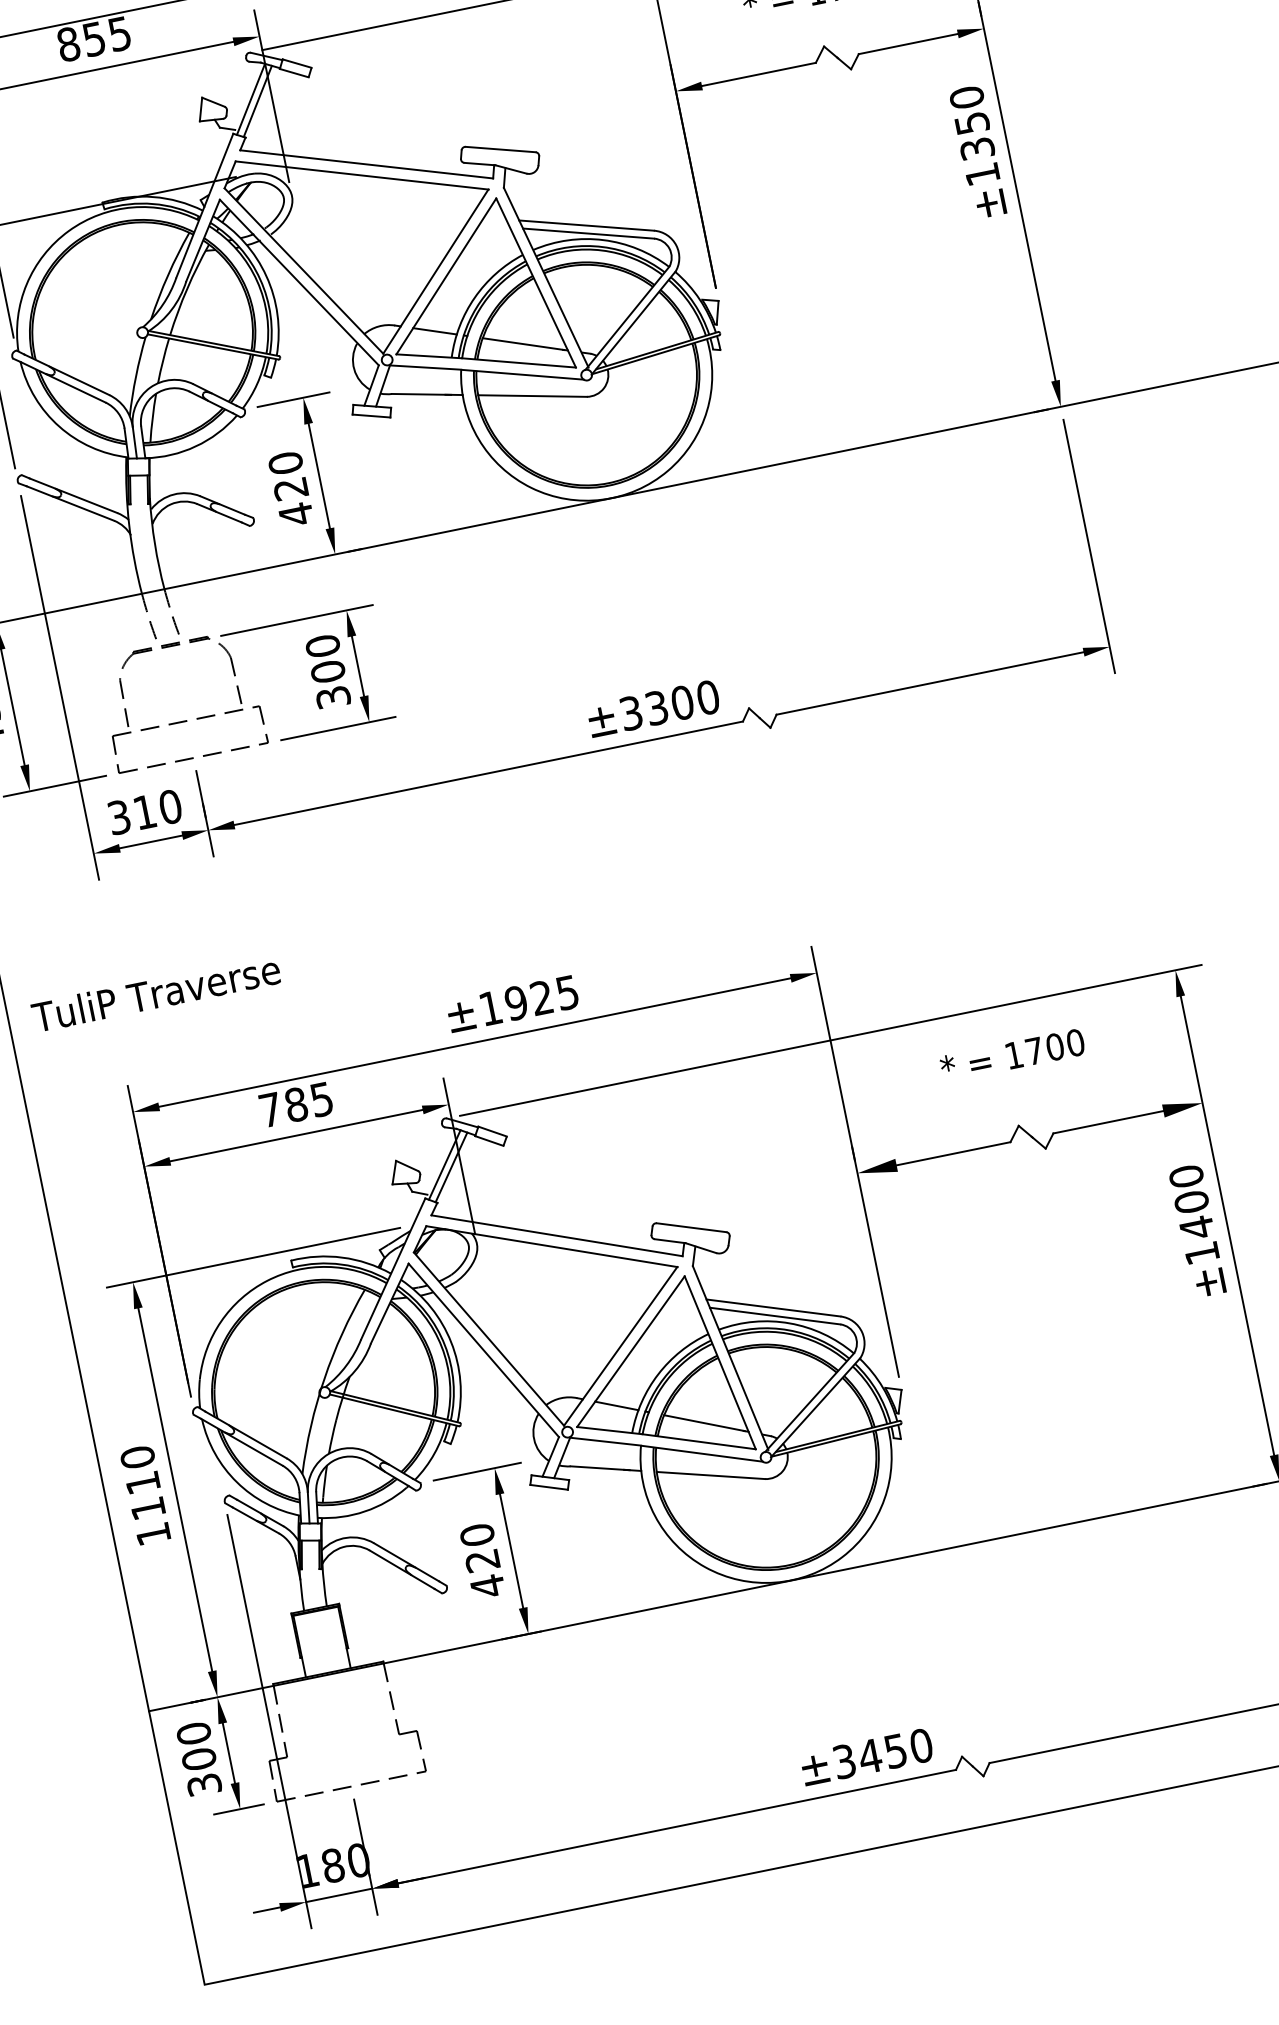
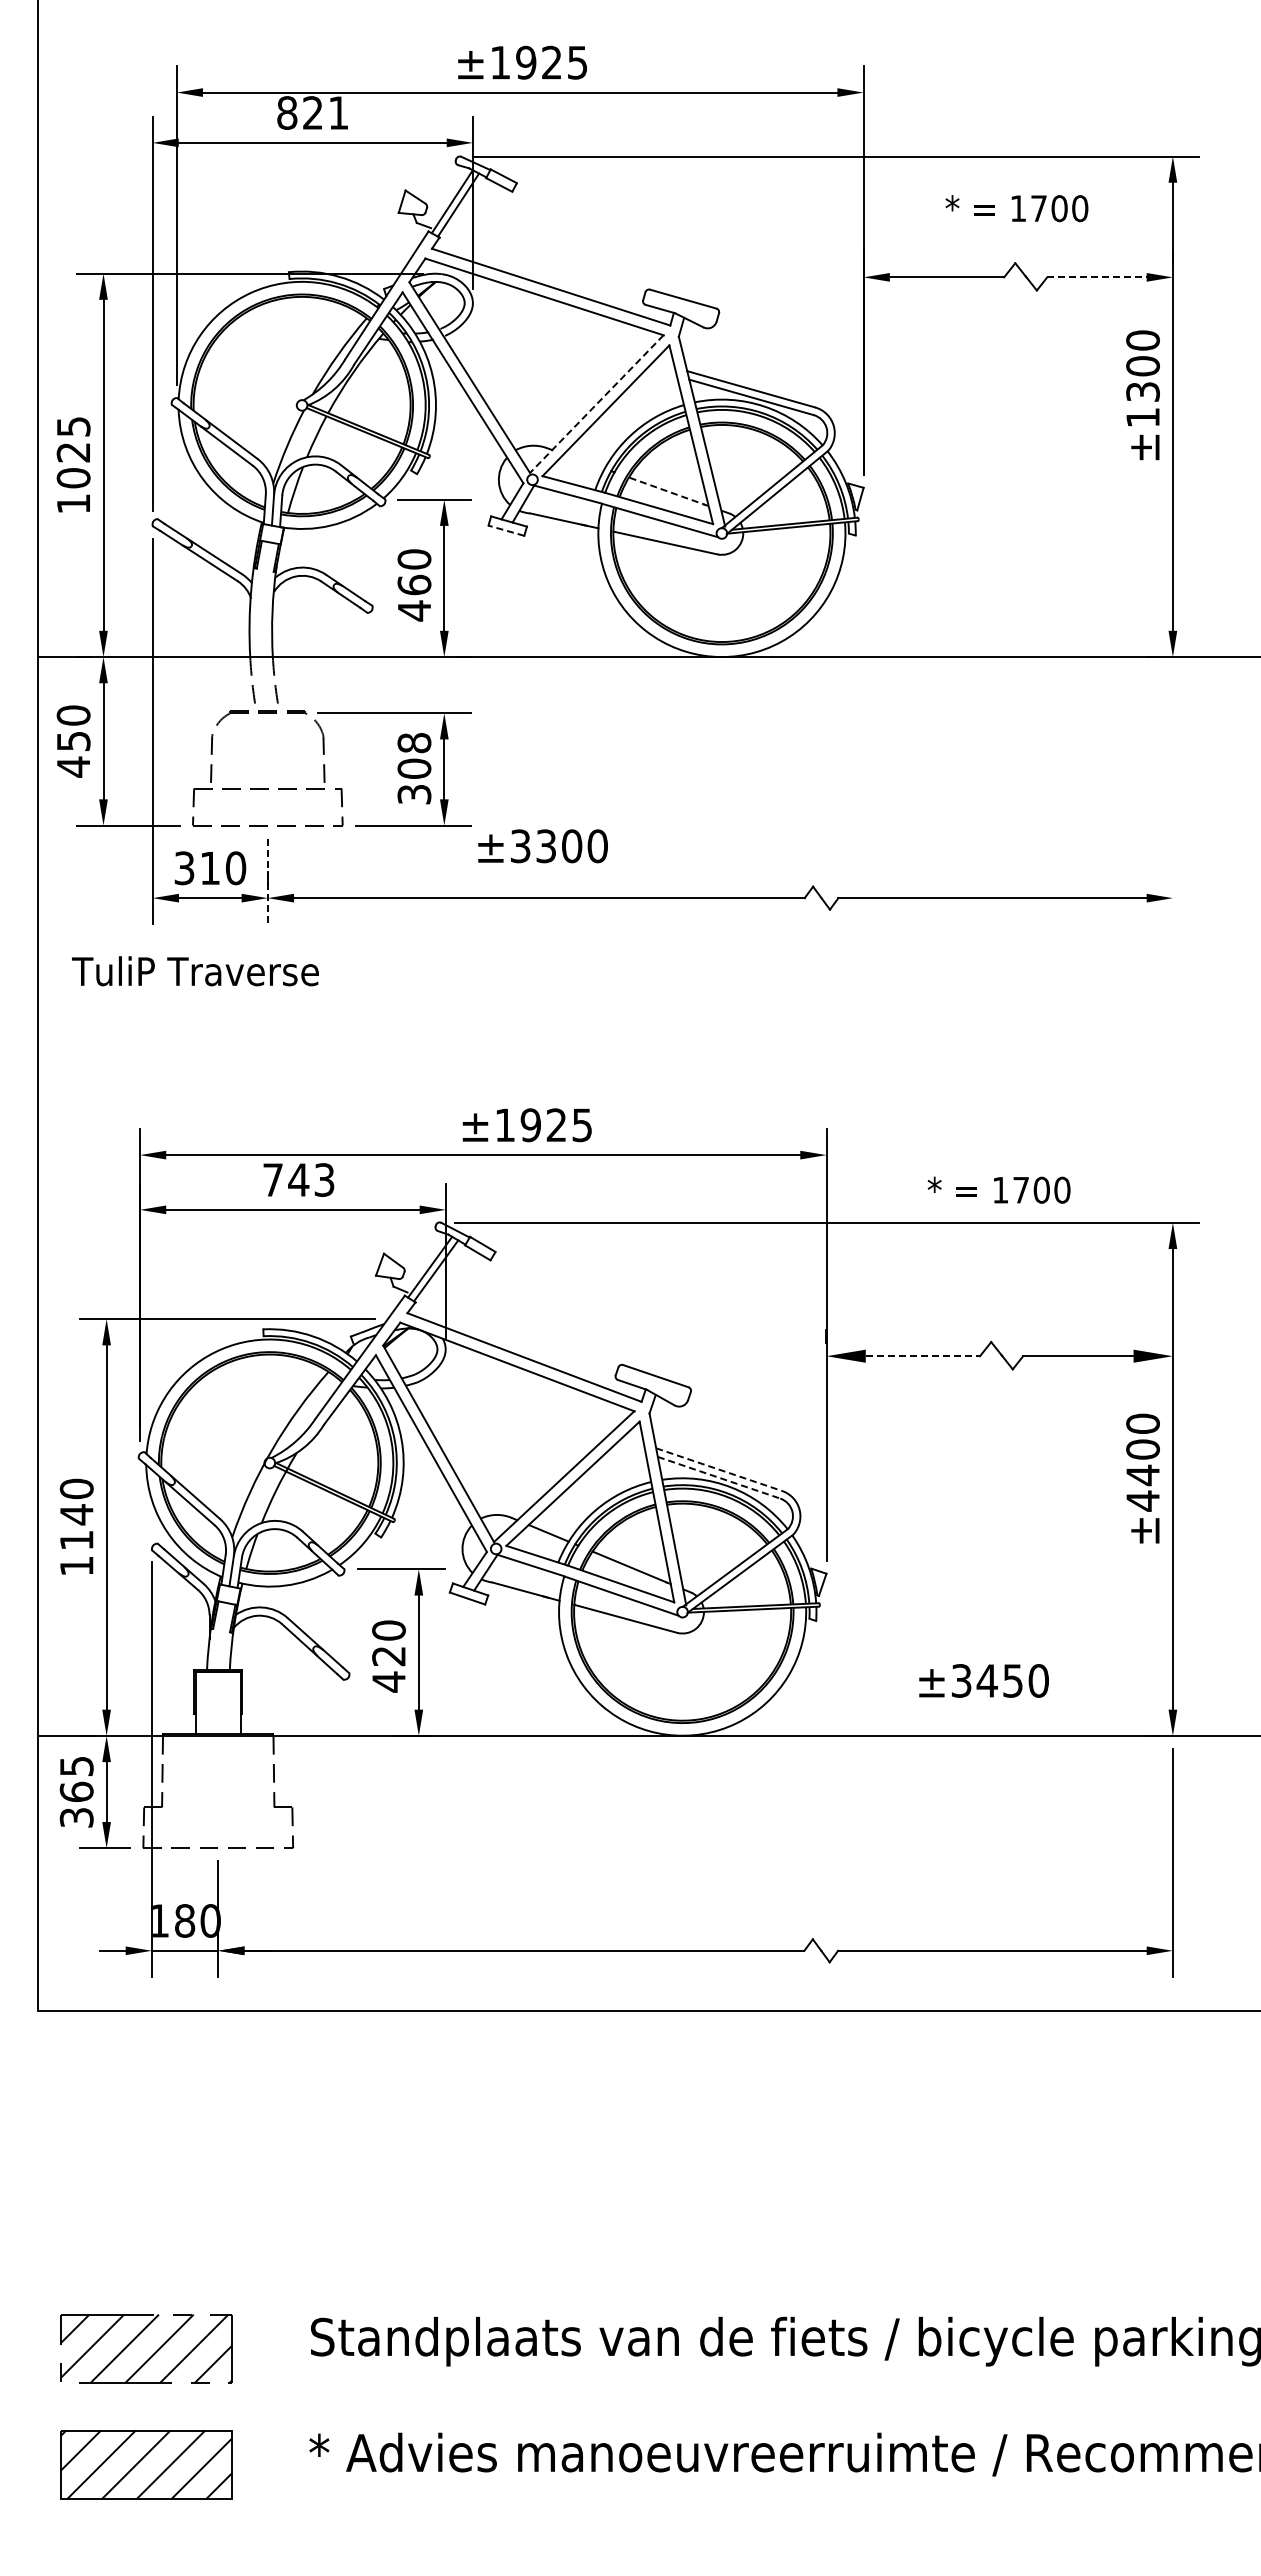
text: (106, 36) -> (325, 112), 855 -> 821
line: (907, 44) -> (1096, 277), solid -> dashed
text: (971, 123) -> (1142, 366), ±1350 -> ±1300
line: (435, 272) -> (596, 404), solid -> dashed
line: (434, 331) -> (583, 461), removed
line: (524, 344) -> (668, 491), solid -> dashed
line: (371, 415) -> (506, 530), solid -> dashed
text: (290, 488) -> (414, 584), 420 -> 460
line: (1088, 546) -> (1172, 797), removed
text: (323, 646) -> (414, 743), 300 -> 308
text: (653, 709) -> (542, 846), moved
line: (204, 813) -> (267, 881), solid -> dashed
text: (156, 993) -> (195, 971), moved
text: (1011, 1055) -> (998, 1189), moved
text: (308, 1101) -> (311, 1179), 785 -> 743
line: (954, 1153) -> (923, 1356), solid -> dashed
text: (1201, 1252) -> (1142, 1500), ±1400 -> ±4400
line: (773, 1307) -> (719, 1469), solid -> dashed
line: (775, 1315) -> (719, 1477), solid -> dashed
text: (142, 1482) -> (76, 1514), 1110 -> 1140
text: (196, 1746) -> (76, 1779), 300 -> 365
text: (866, 1756) -> (983, 1680), moved

